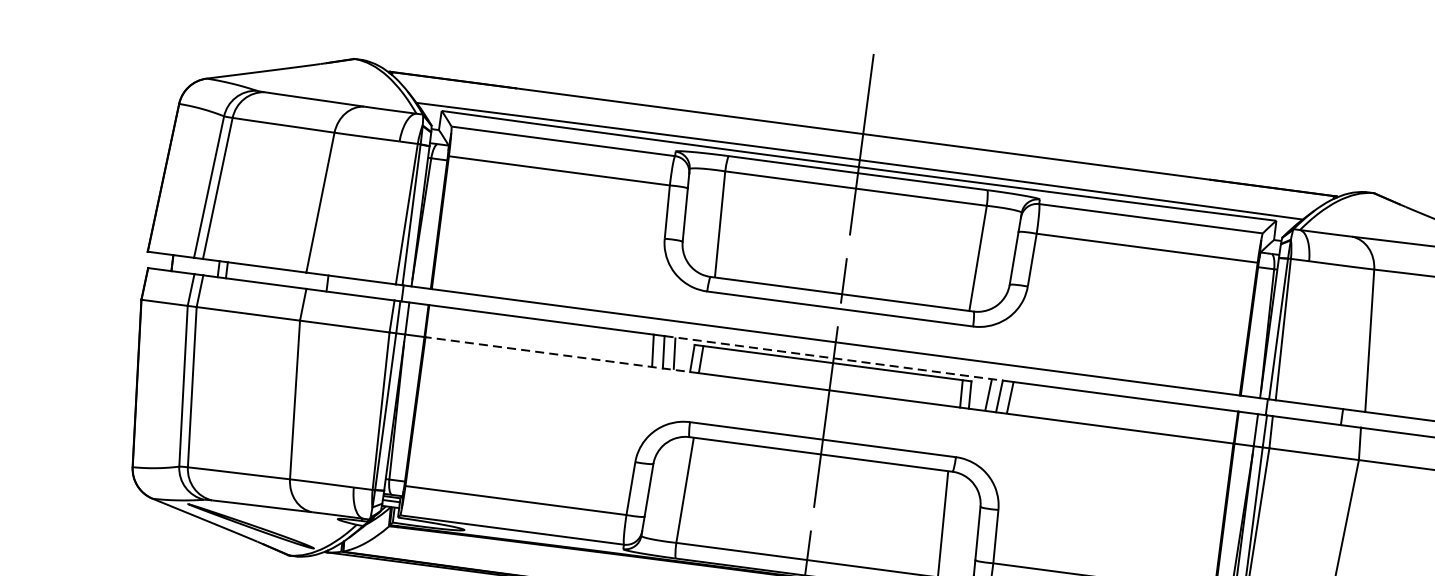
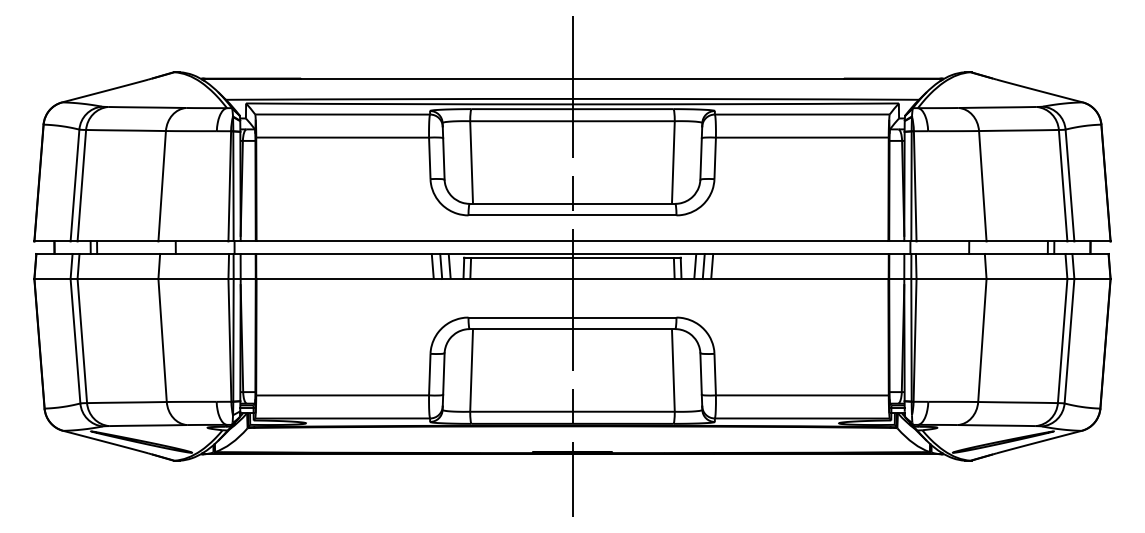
line: (562, 355) -> (363, 279), dashed -> solid
line: (833, 357) -> (572, 253), dashed -> solid

